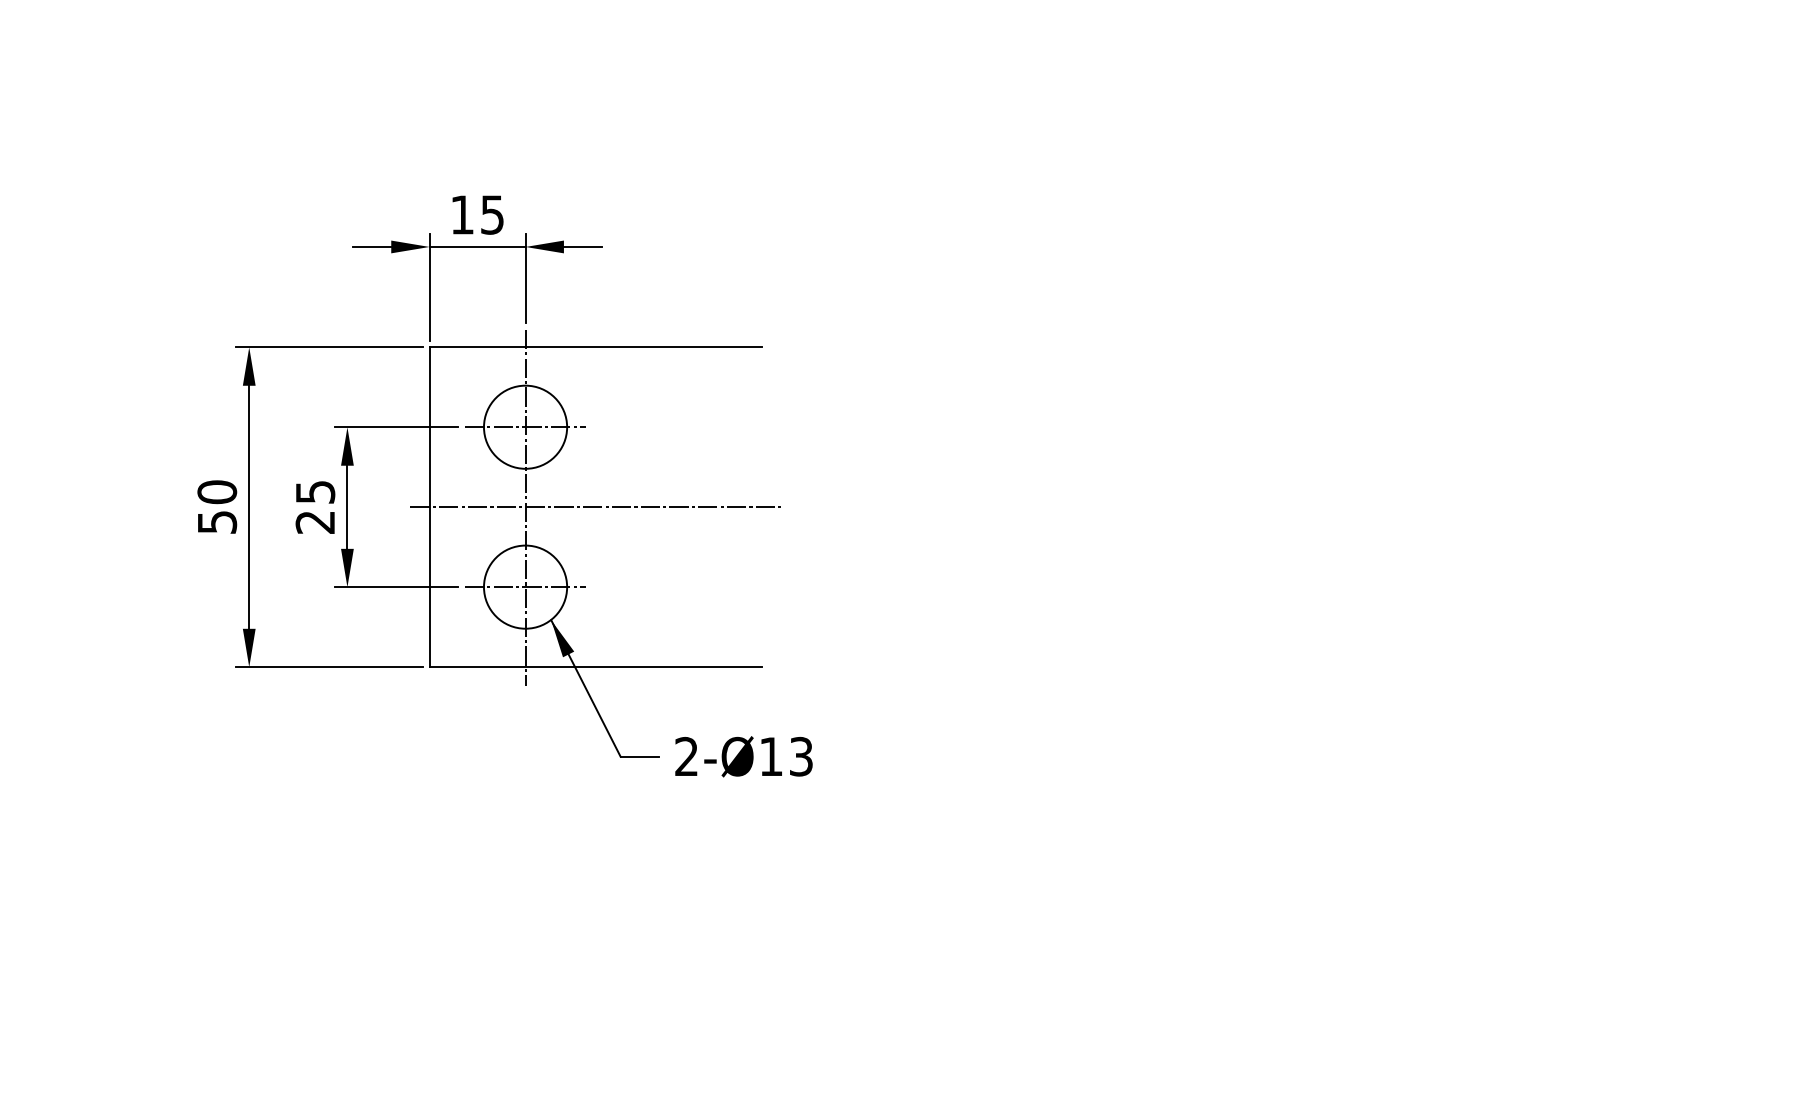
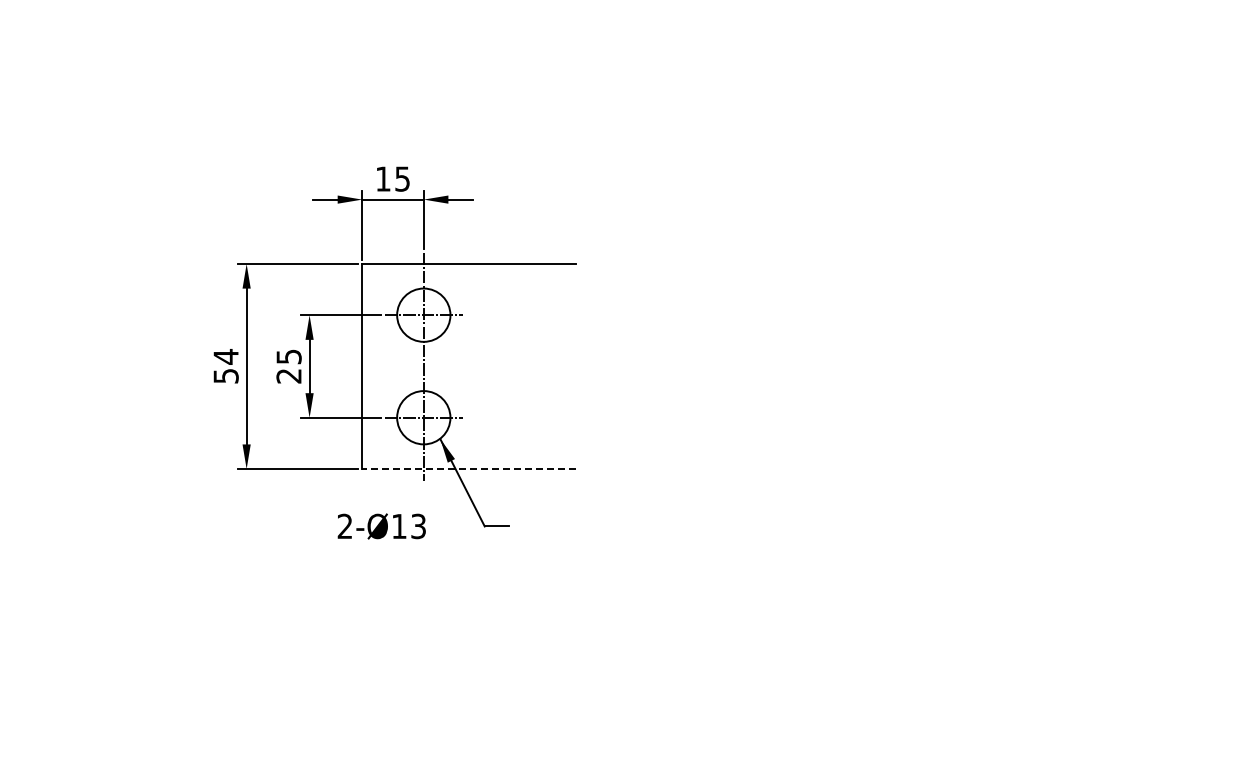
text: (216, 491) -> (225, 356), 50 -> 54
line: (595, 507) -> (468, 366), removed
line: (595, 666) -> (468, 468), solid -> dashed
text: (743, 756) -> (381, 526), moved

